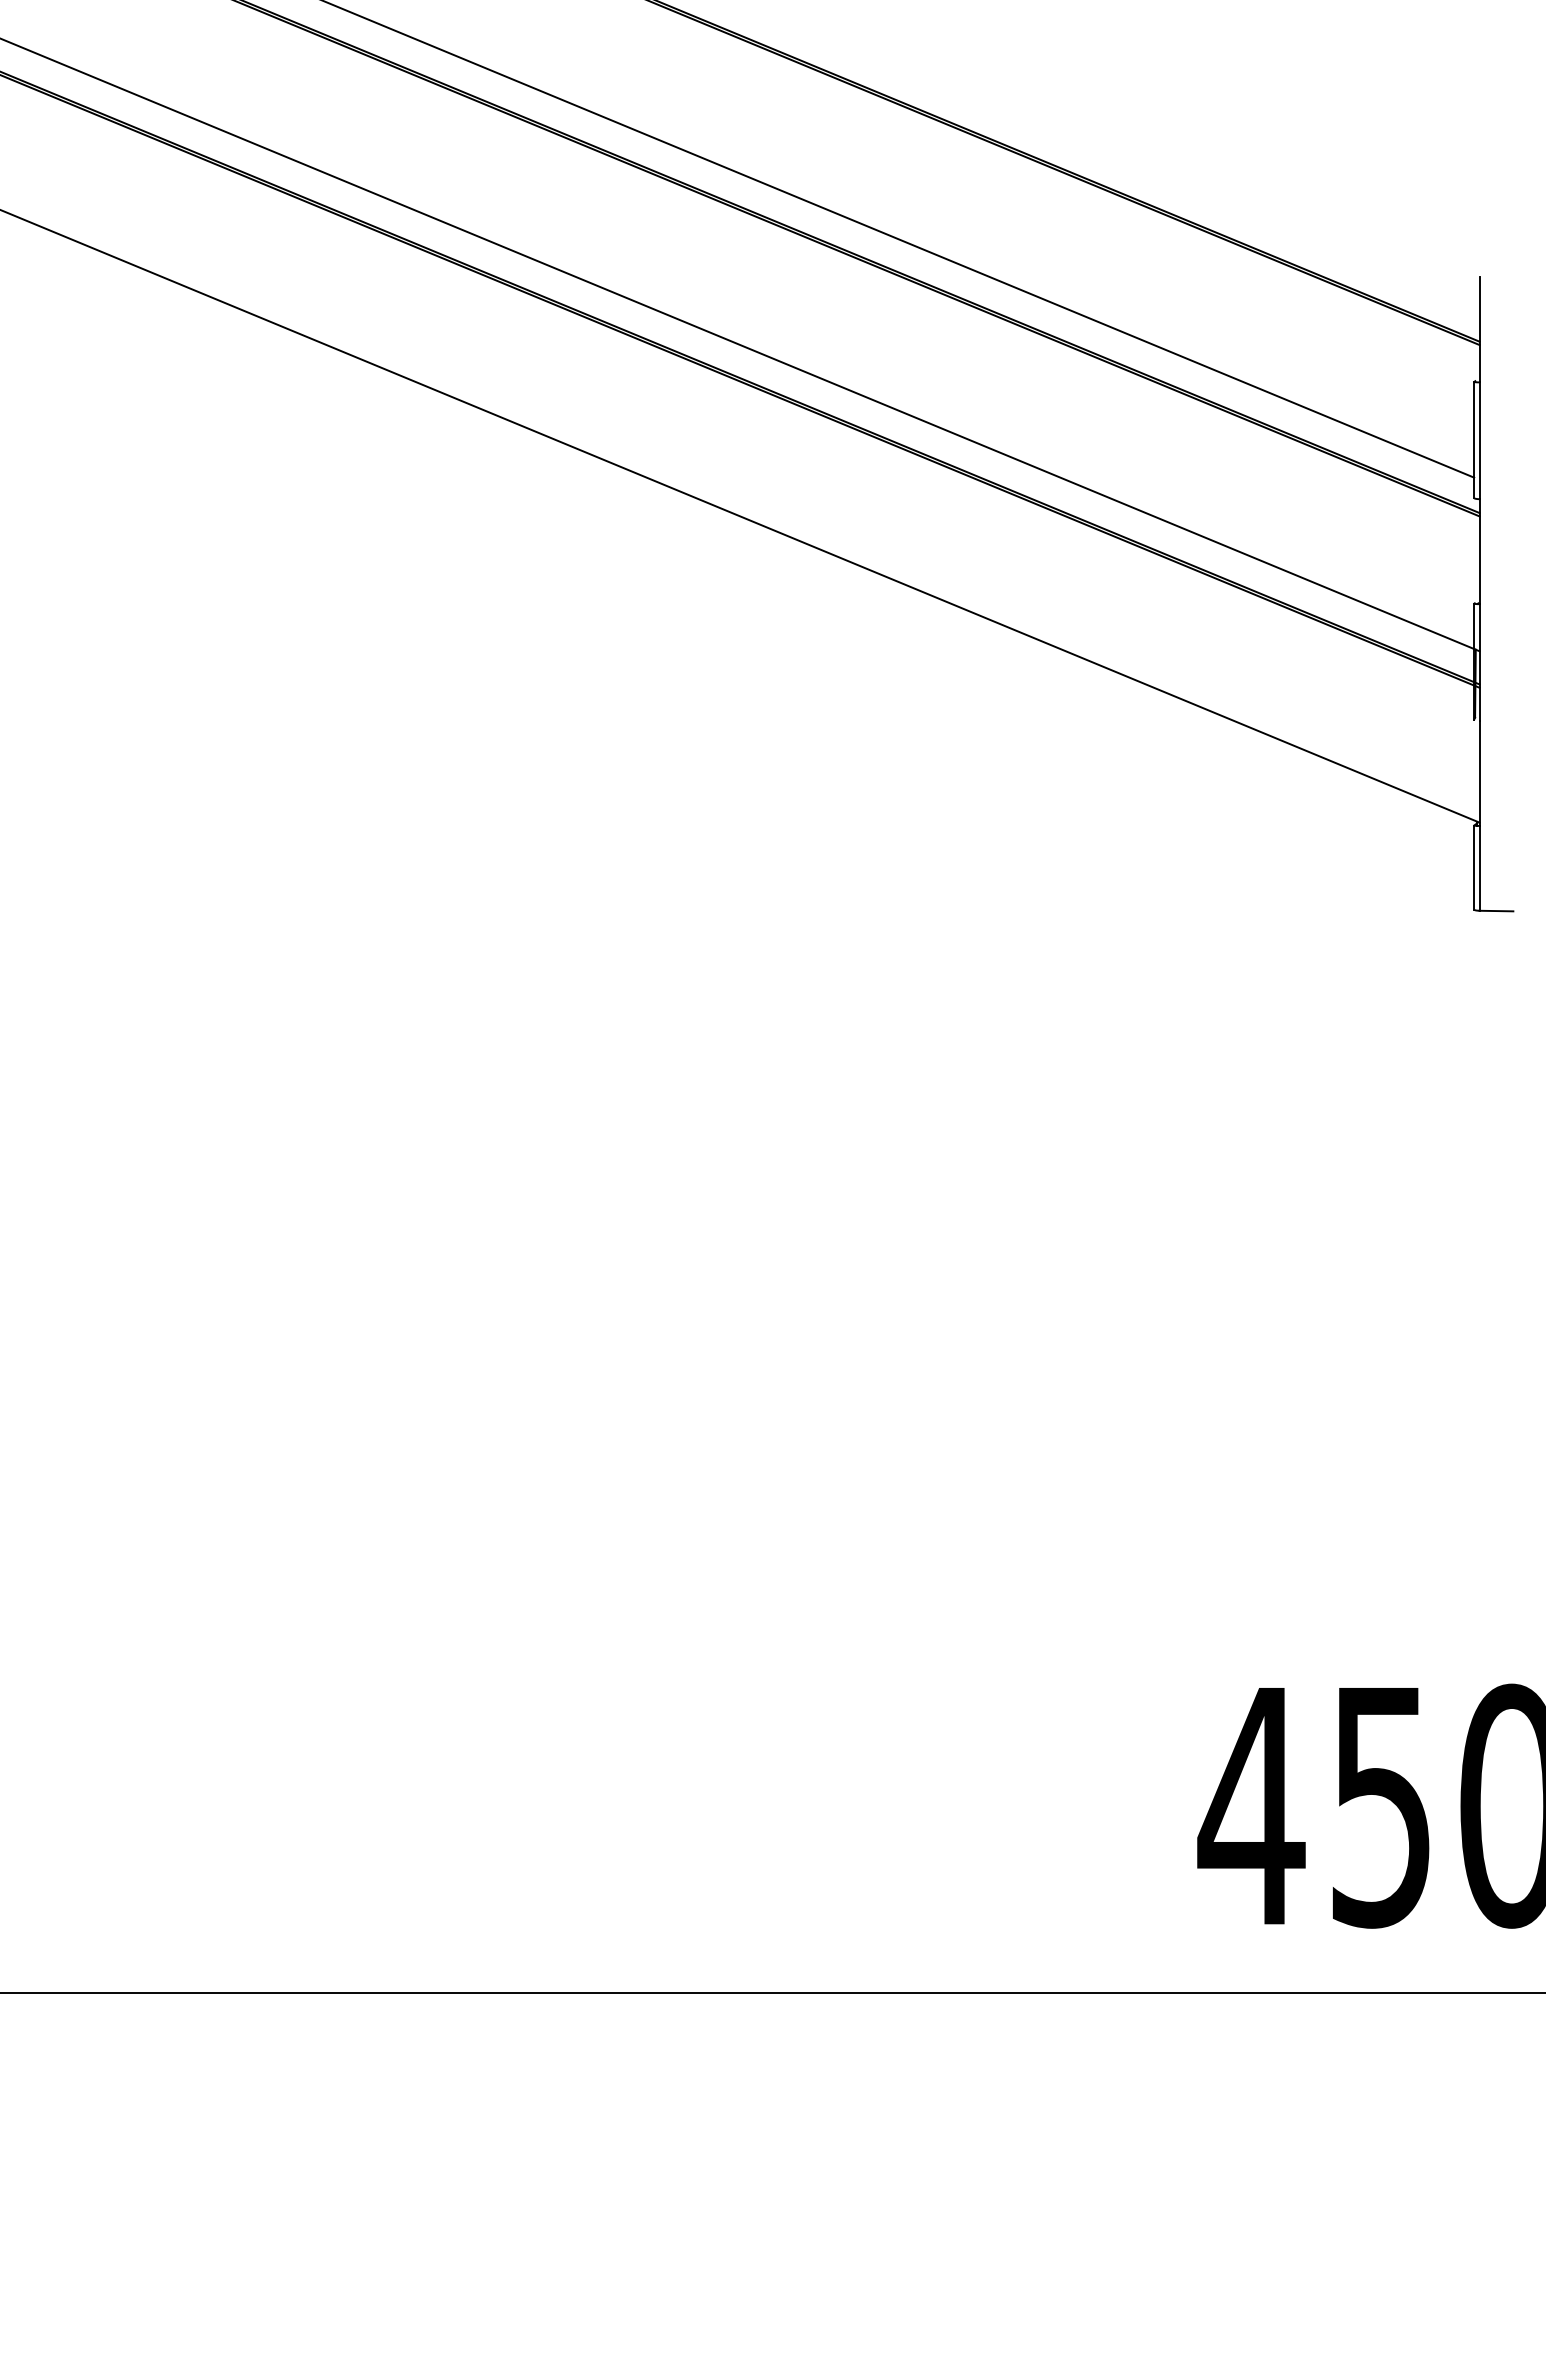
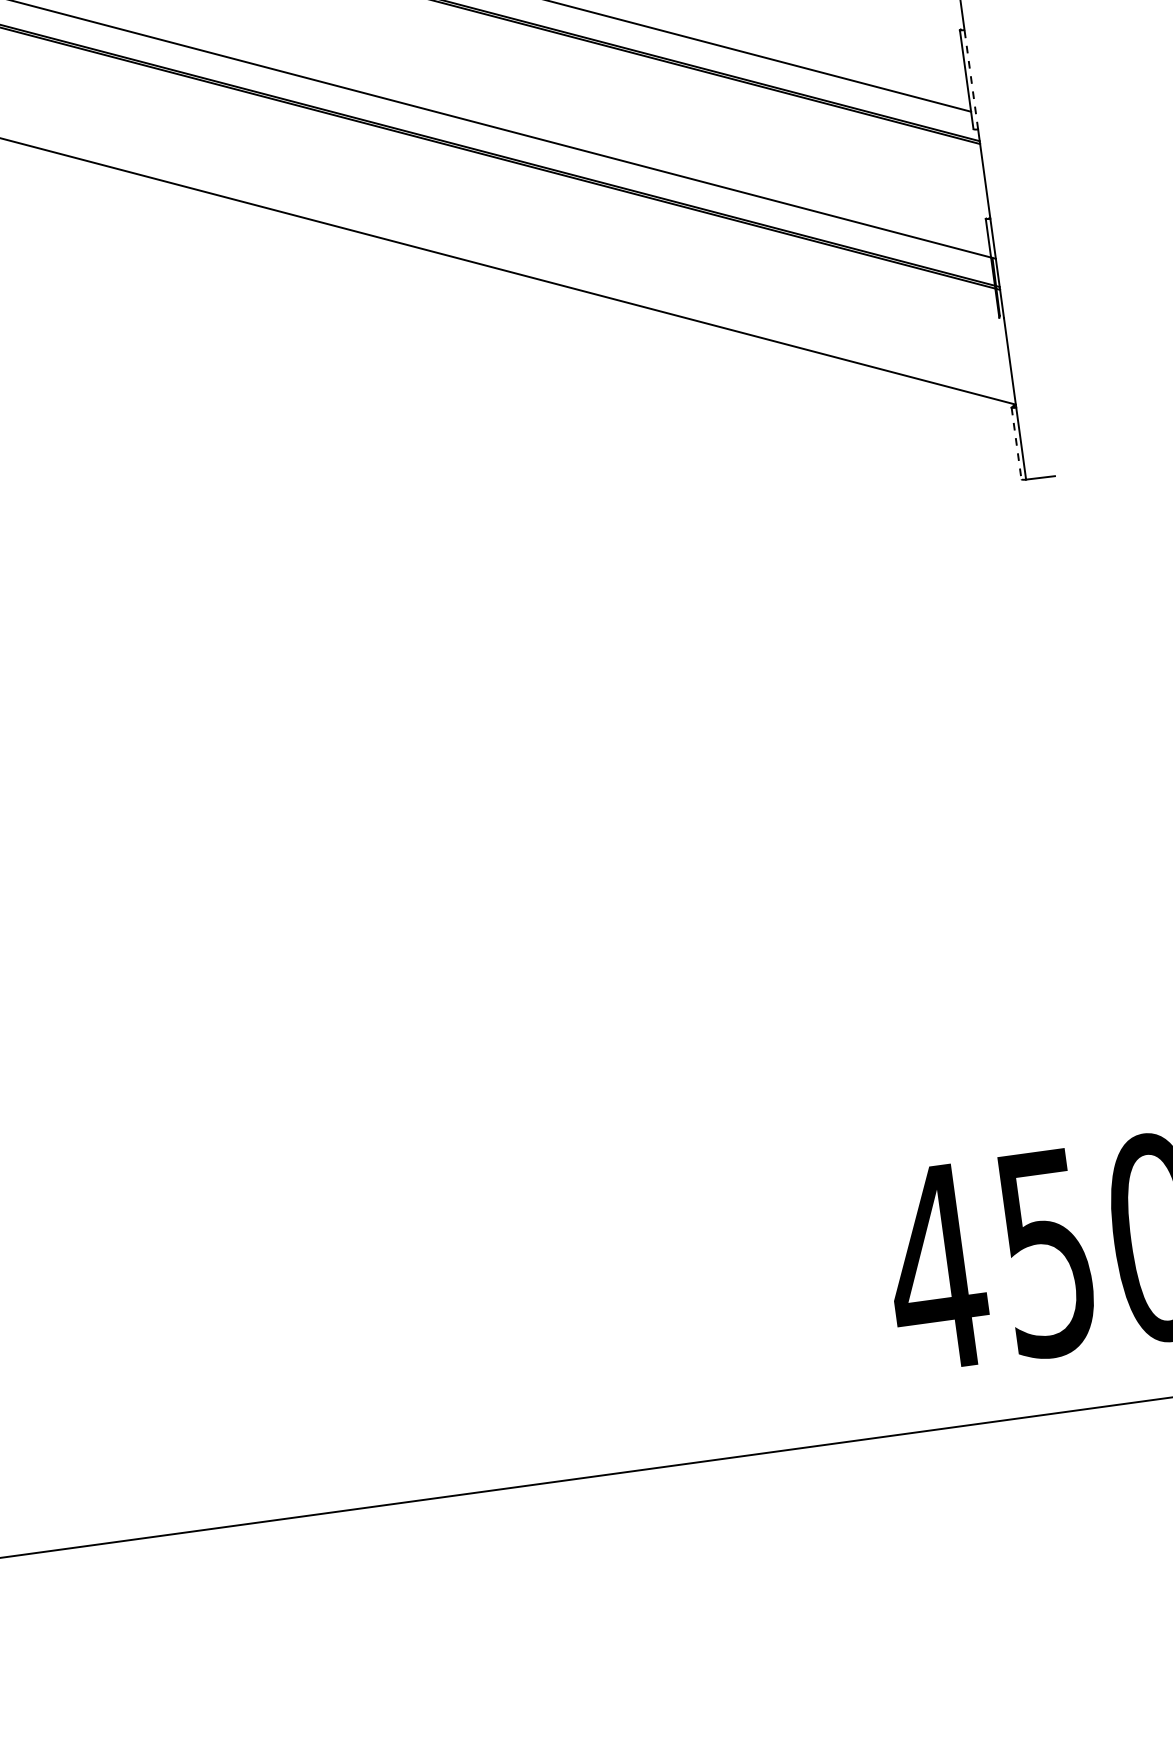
line: (1479, 440) -> (971, 79), solid -> dashed
line: (1474, 868) -> (1016, 444), solid -> dashed

